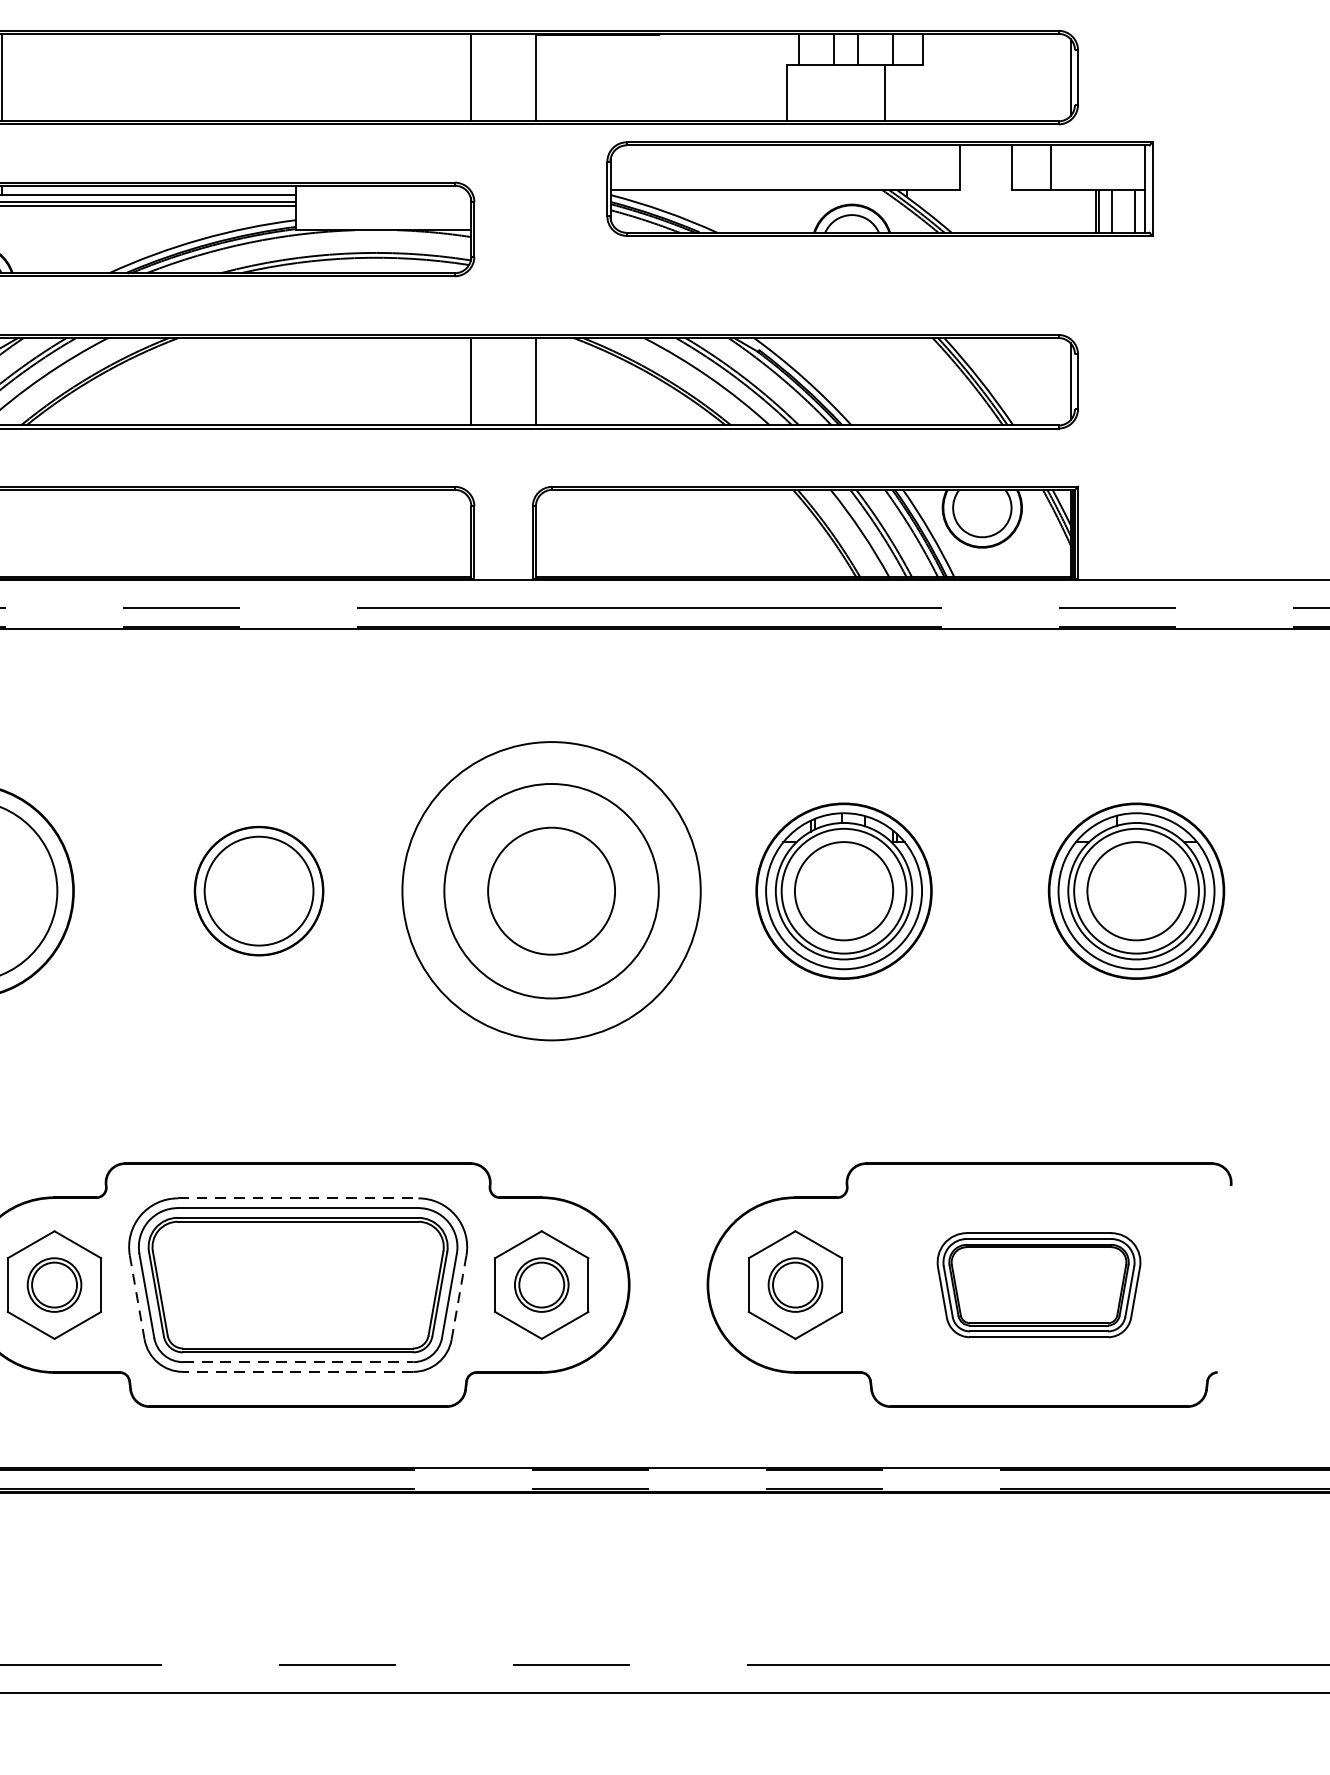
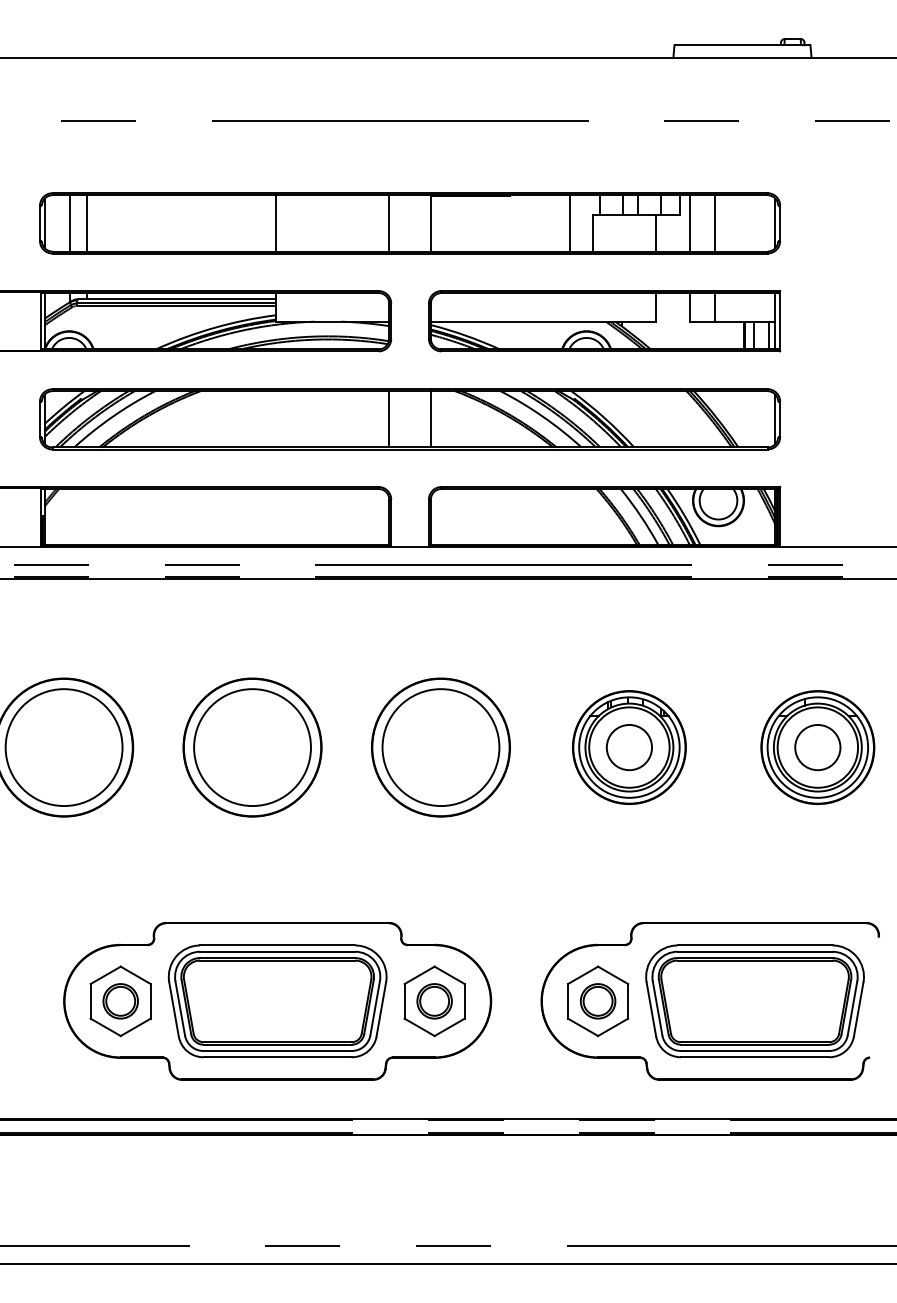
line: (296, 77) -> (276, 223), added
line: (752, 77) -> (570, 223), added
line: (937, 77) -> (689, 223), added
line: (976, 77) -> (714, 223), added
part: (879, 189) -> (604, 321), moved
part: (259, 891) -> (252, 747), size x1.67
circle: (550, 891) -> (440, 747), size x0.71
circle: (550, 891) -> (440, 747), size x1.43
circle: (844, 891) -> (629, 747), size x0.71
circle: (1135, 891) -> (817, 747), size x0.71
line: (297, 1198) -> (277, 945), dashed -> solid
part: (1038, 1285) -> (754, 1001), size x1.67
line: (137, 1297) -> (174, 1009), dashed -> solid
line: (459, 1297) -> (381, 1009), dashed -> solid
line: (299, 1362) -> (278, 1051), dashed -> solid
line: (297, 1372) -> (277, 1057), dashed -> solid

